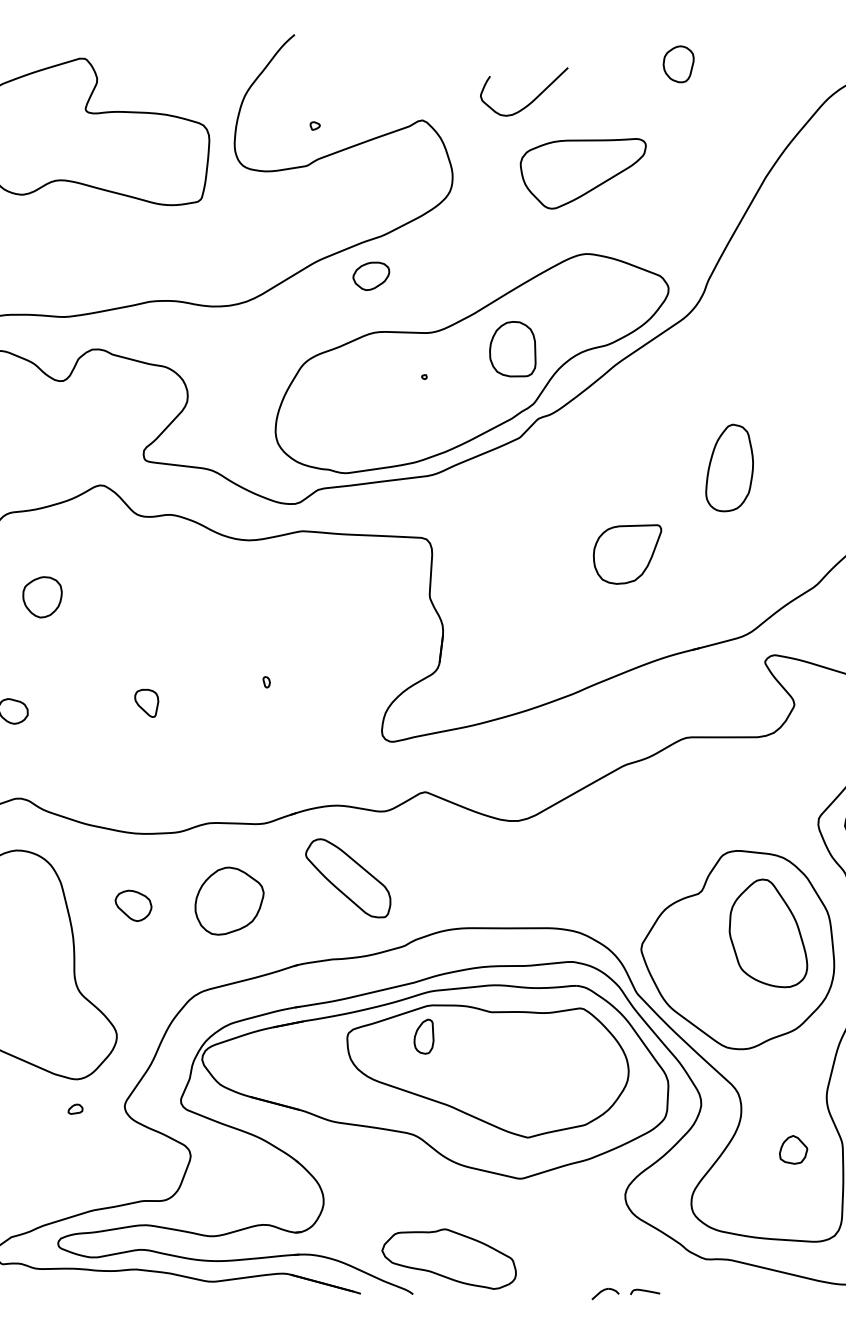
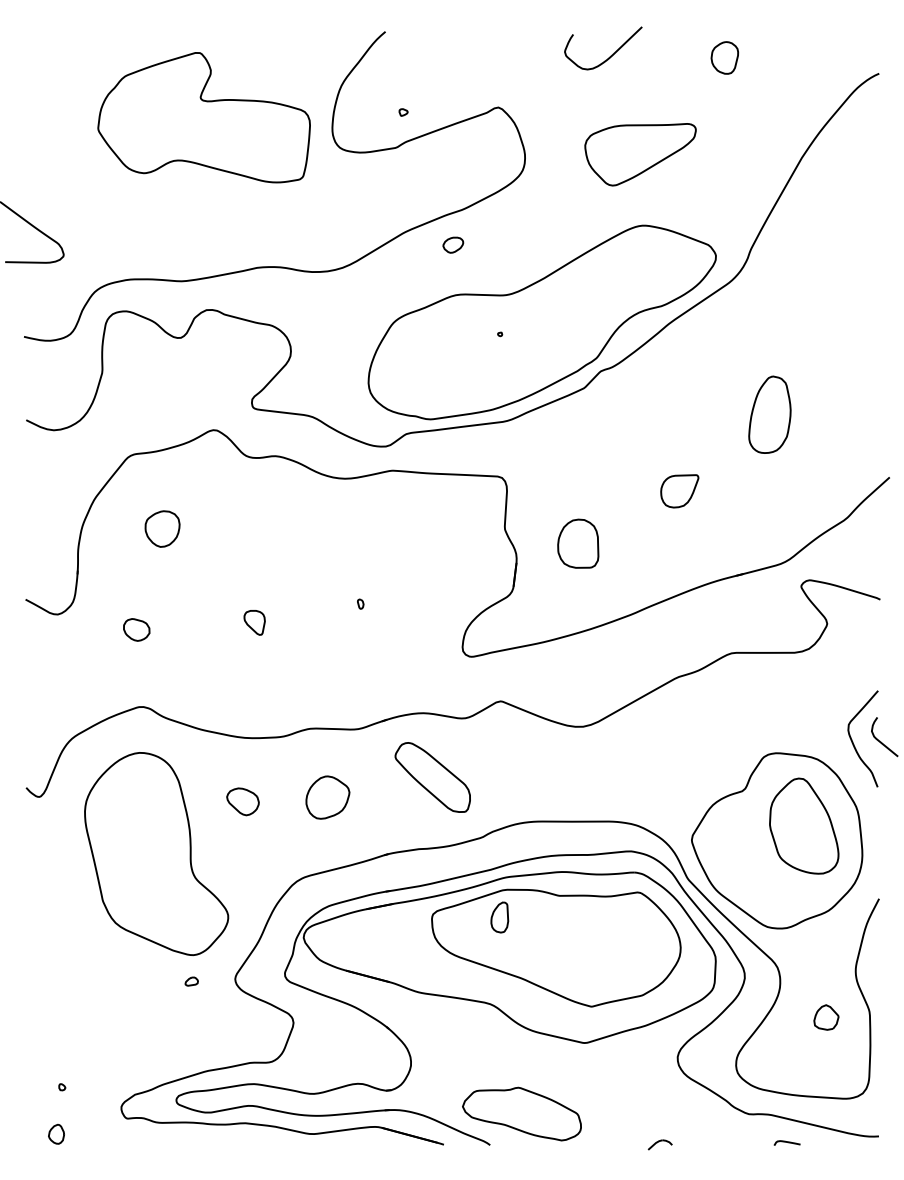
curve: (532, 100) -> (610, 55), moved
part: (371, 275) -> (453, 244), size x0.62
part: (513, 348) -> (578, 543), moved
part: (627, 554) -> (679, 491), size x0.62
part: (229, 900) -> (327, 797), size x0.71
curve: (644, 1291) -> (786, 1142), moved

